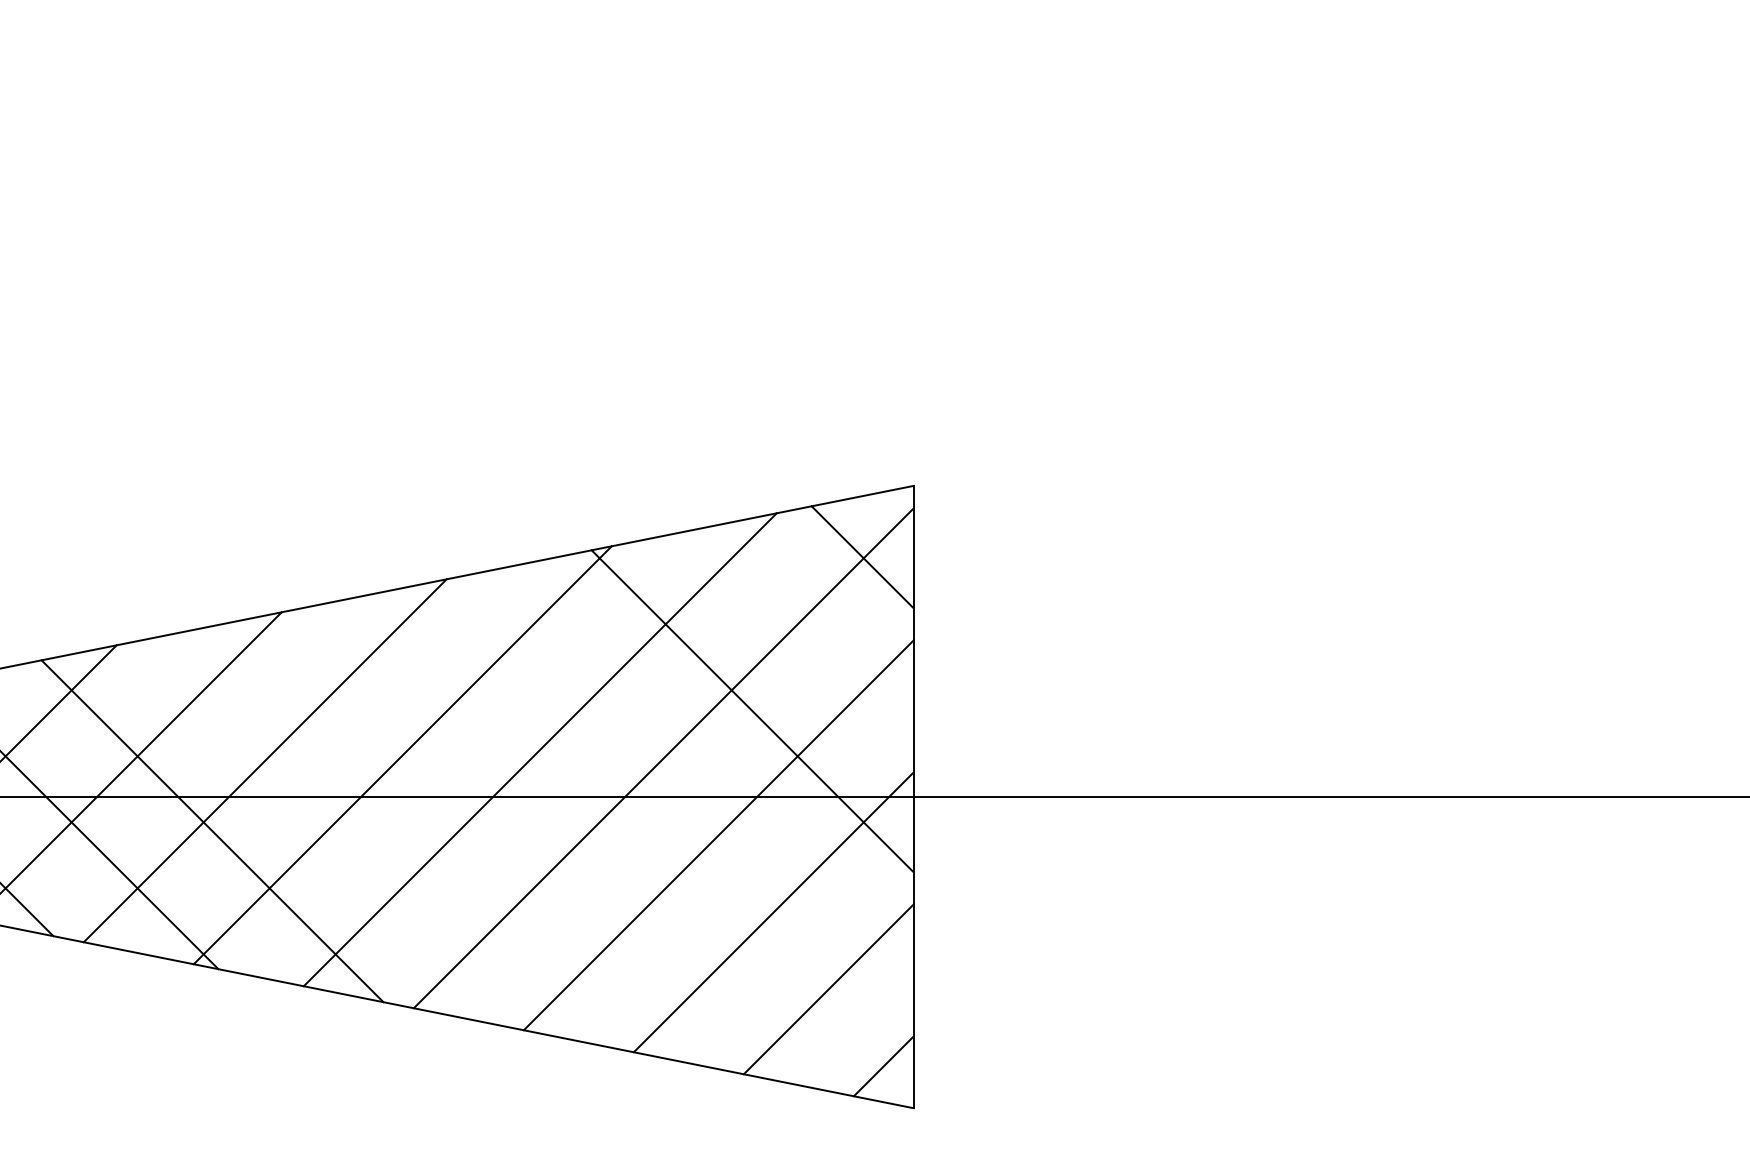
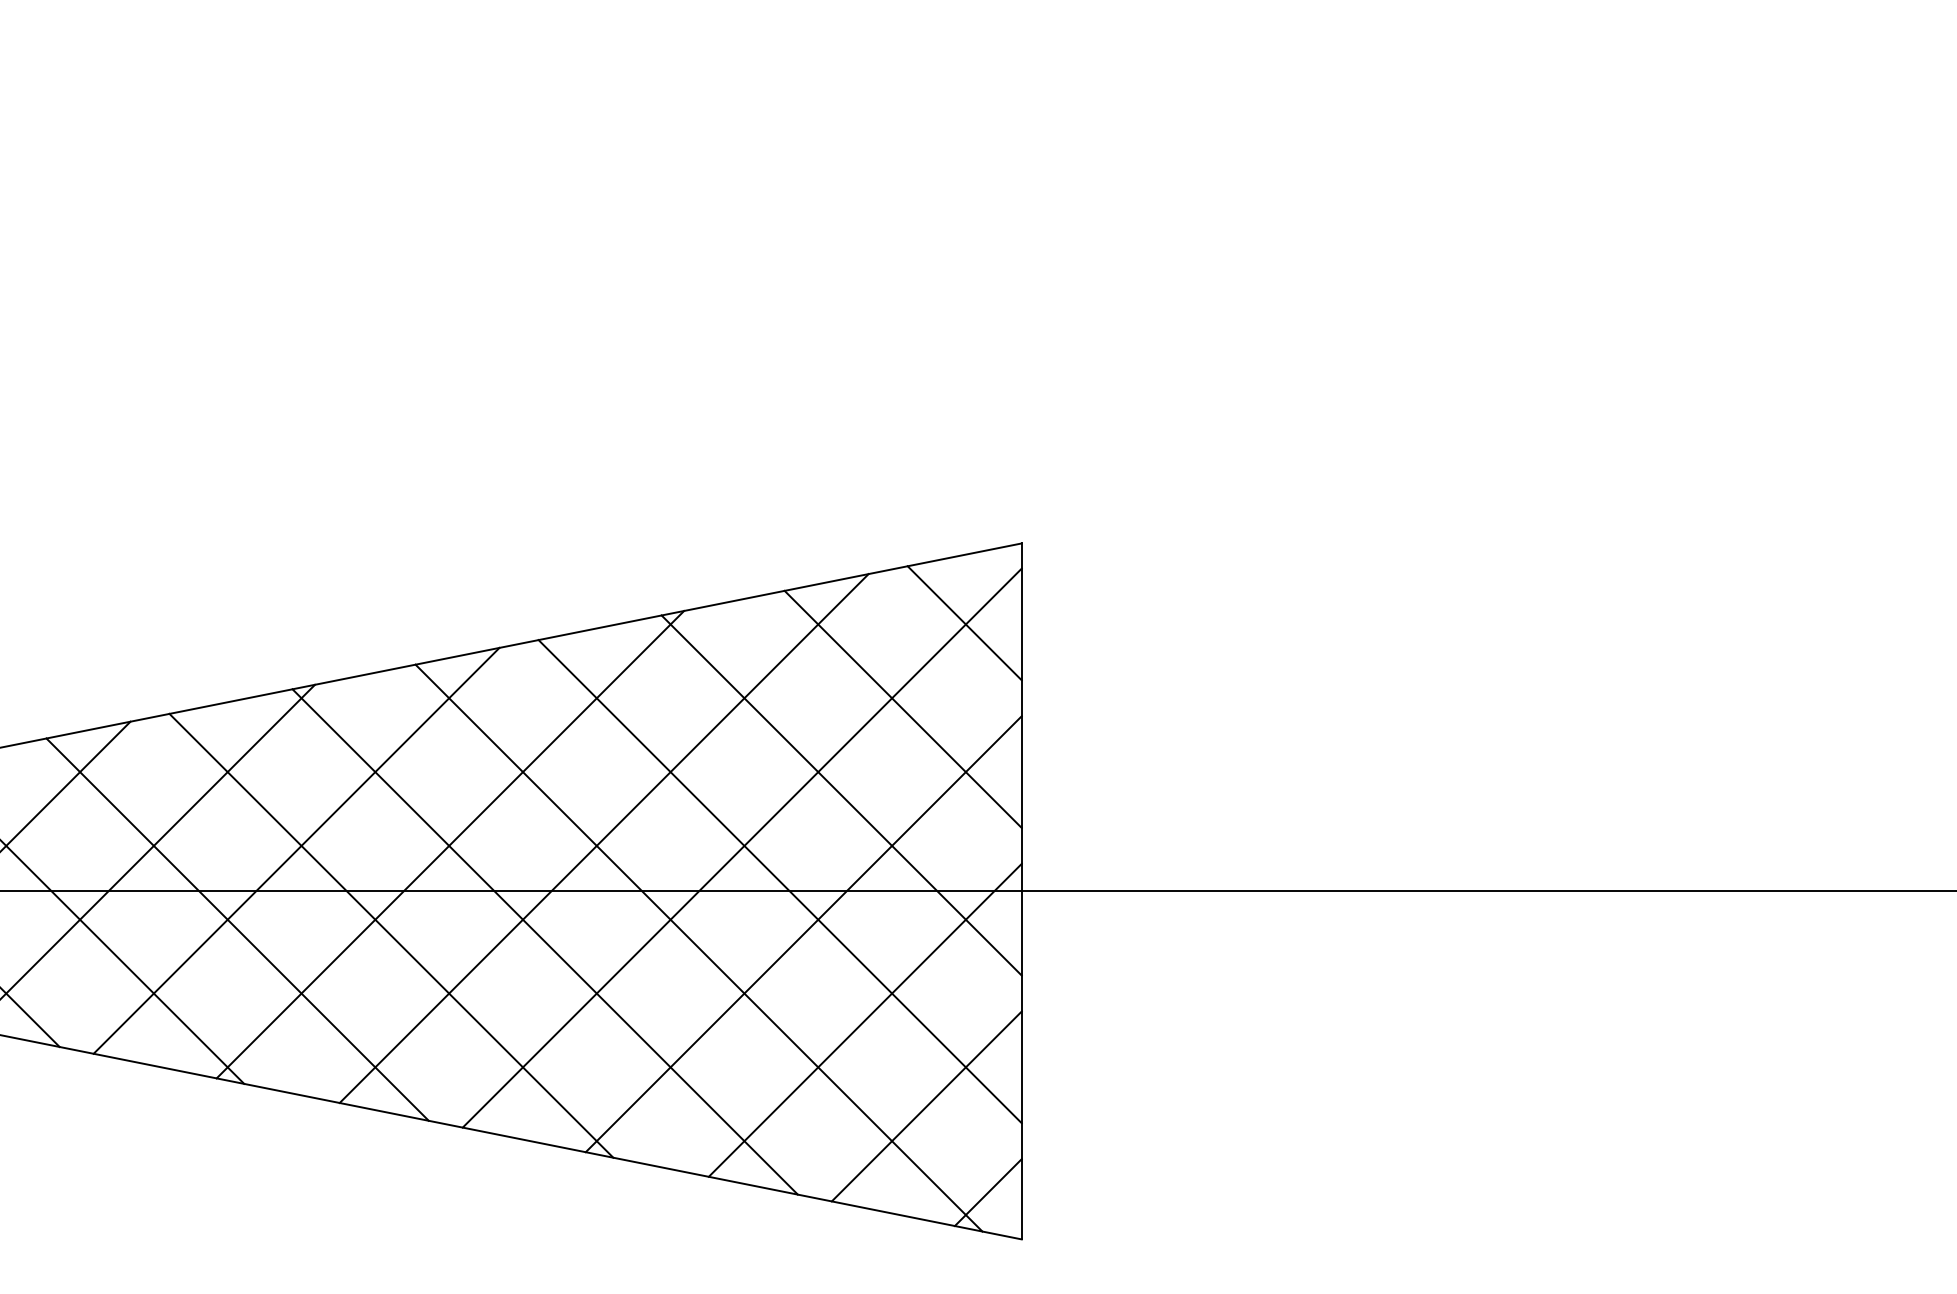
line: (807, 633) -> (902, 708), added
line: (697, 788) -> (779, 881), added
line: (350, 836) -> (391, 935), added
line: (486, 841) -> (544, 941), added
line: (624, 847) -> (698, 947), added

